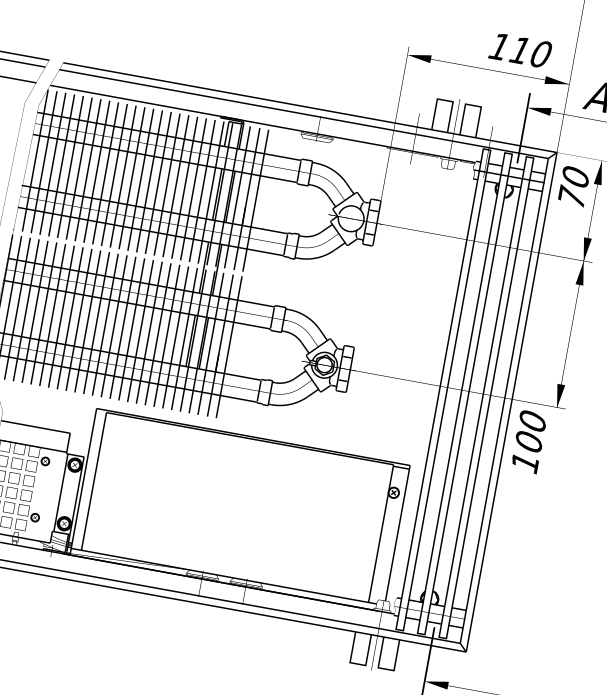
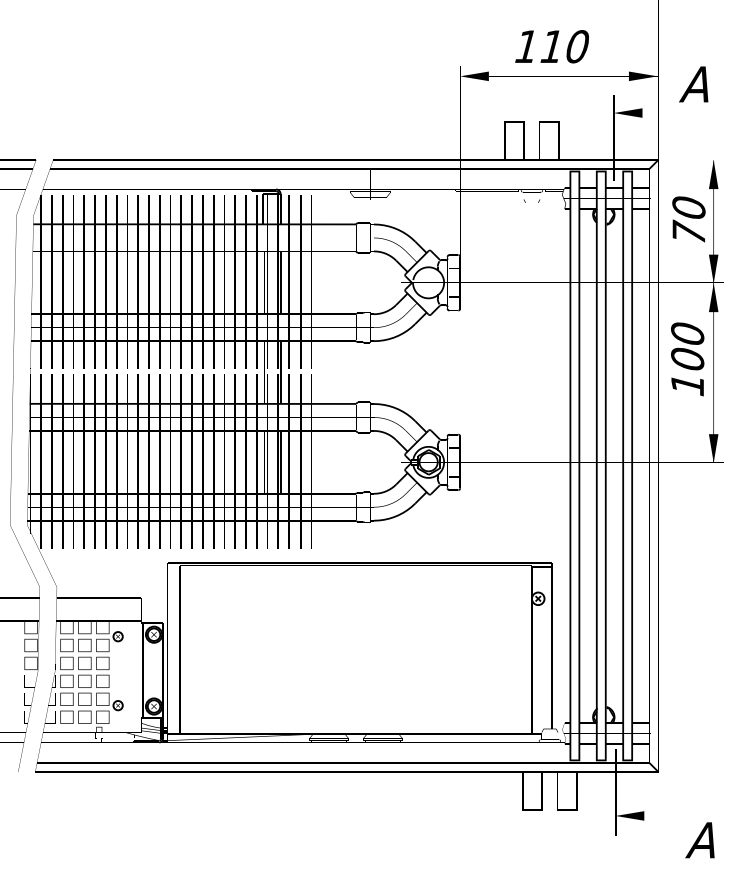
text: (519, 50) -> (551, 46), moved
text: (573, 186) -> (688, 219), moved
text: (528, 442) -> (687, 359), moved

